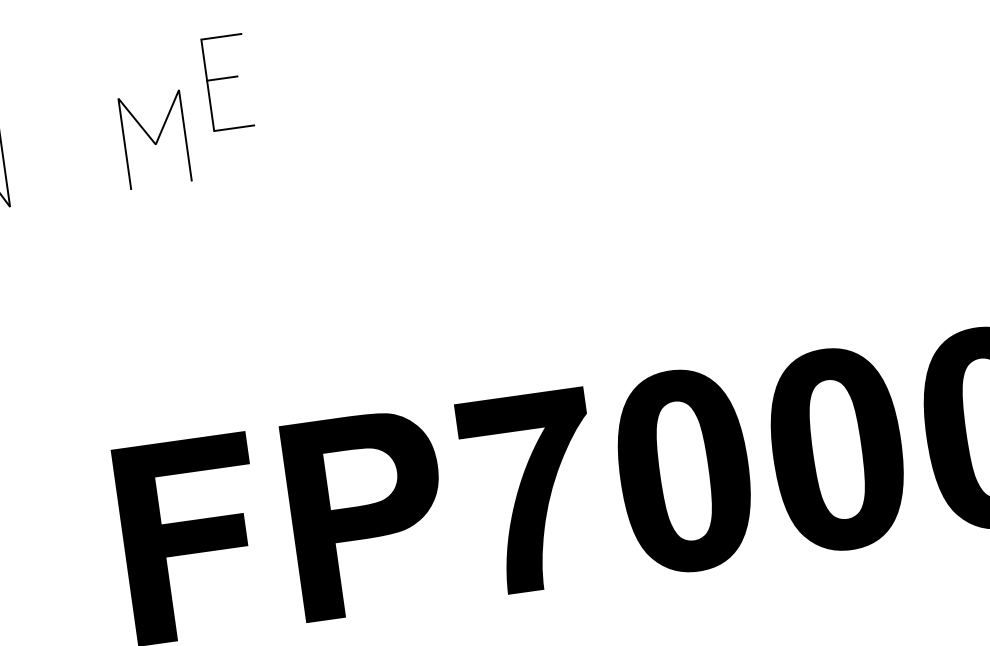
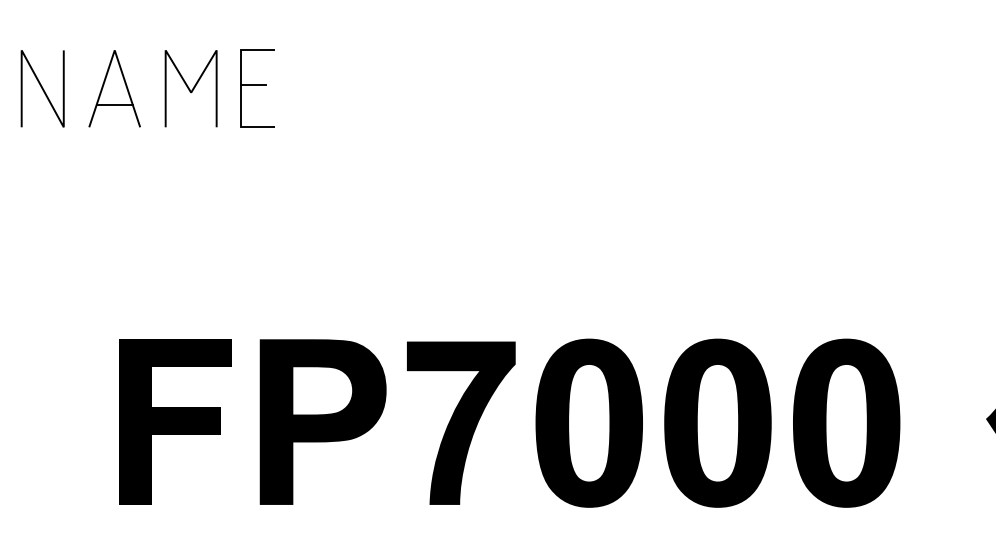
part: (227, 82) -> (257, 88), moved
part: (63, 152) -> (114, 88), added

